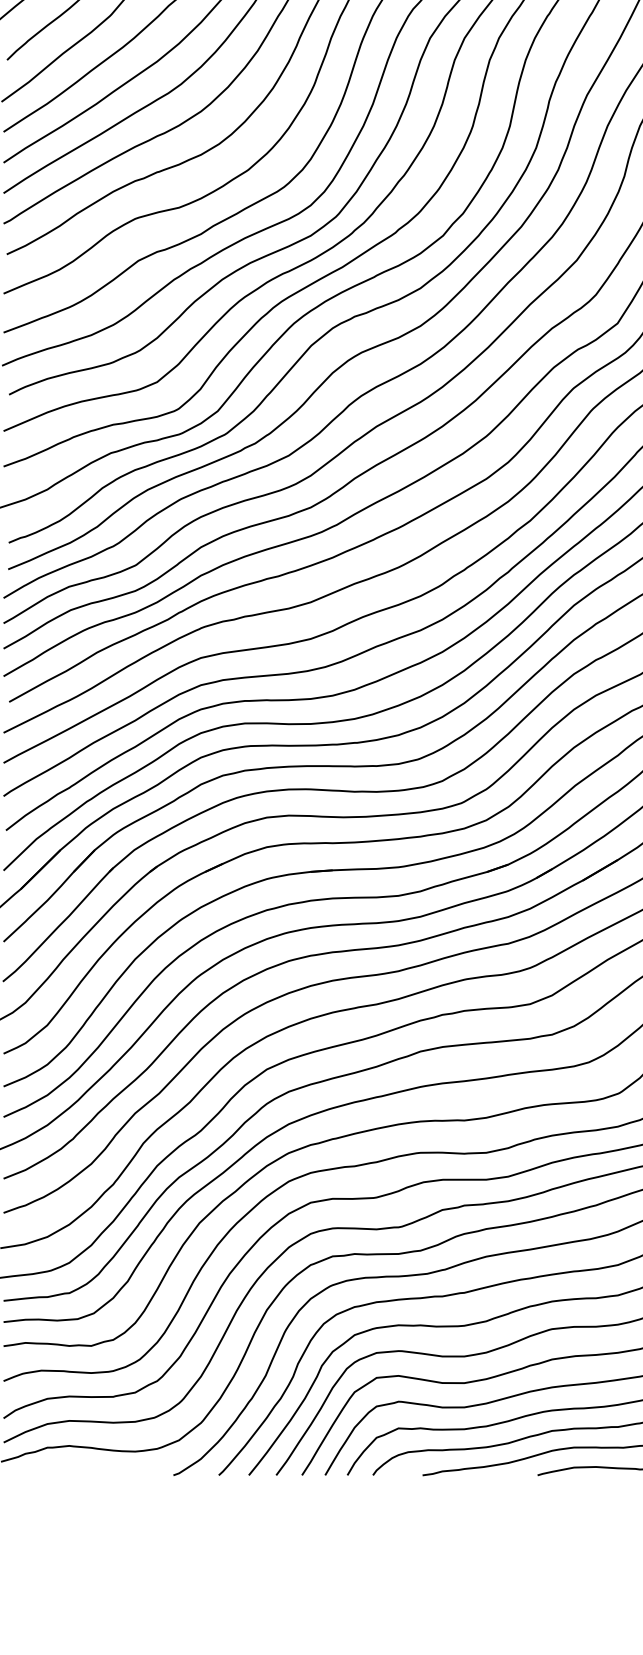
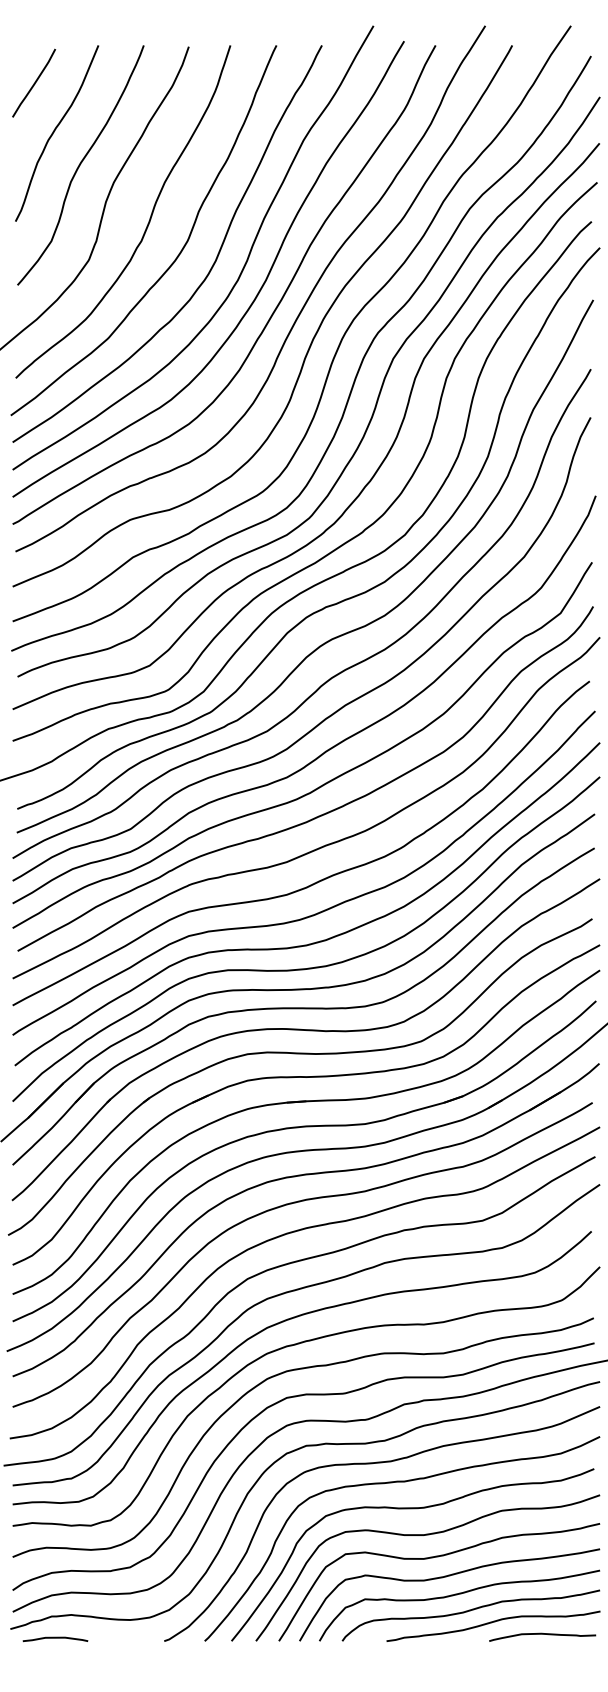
curve: (51, 1472) -> (55, 1638), added

